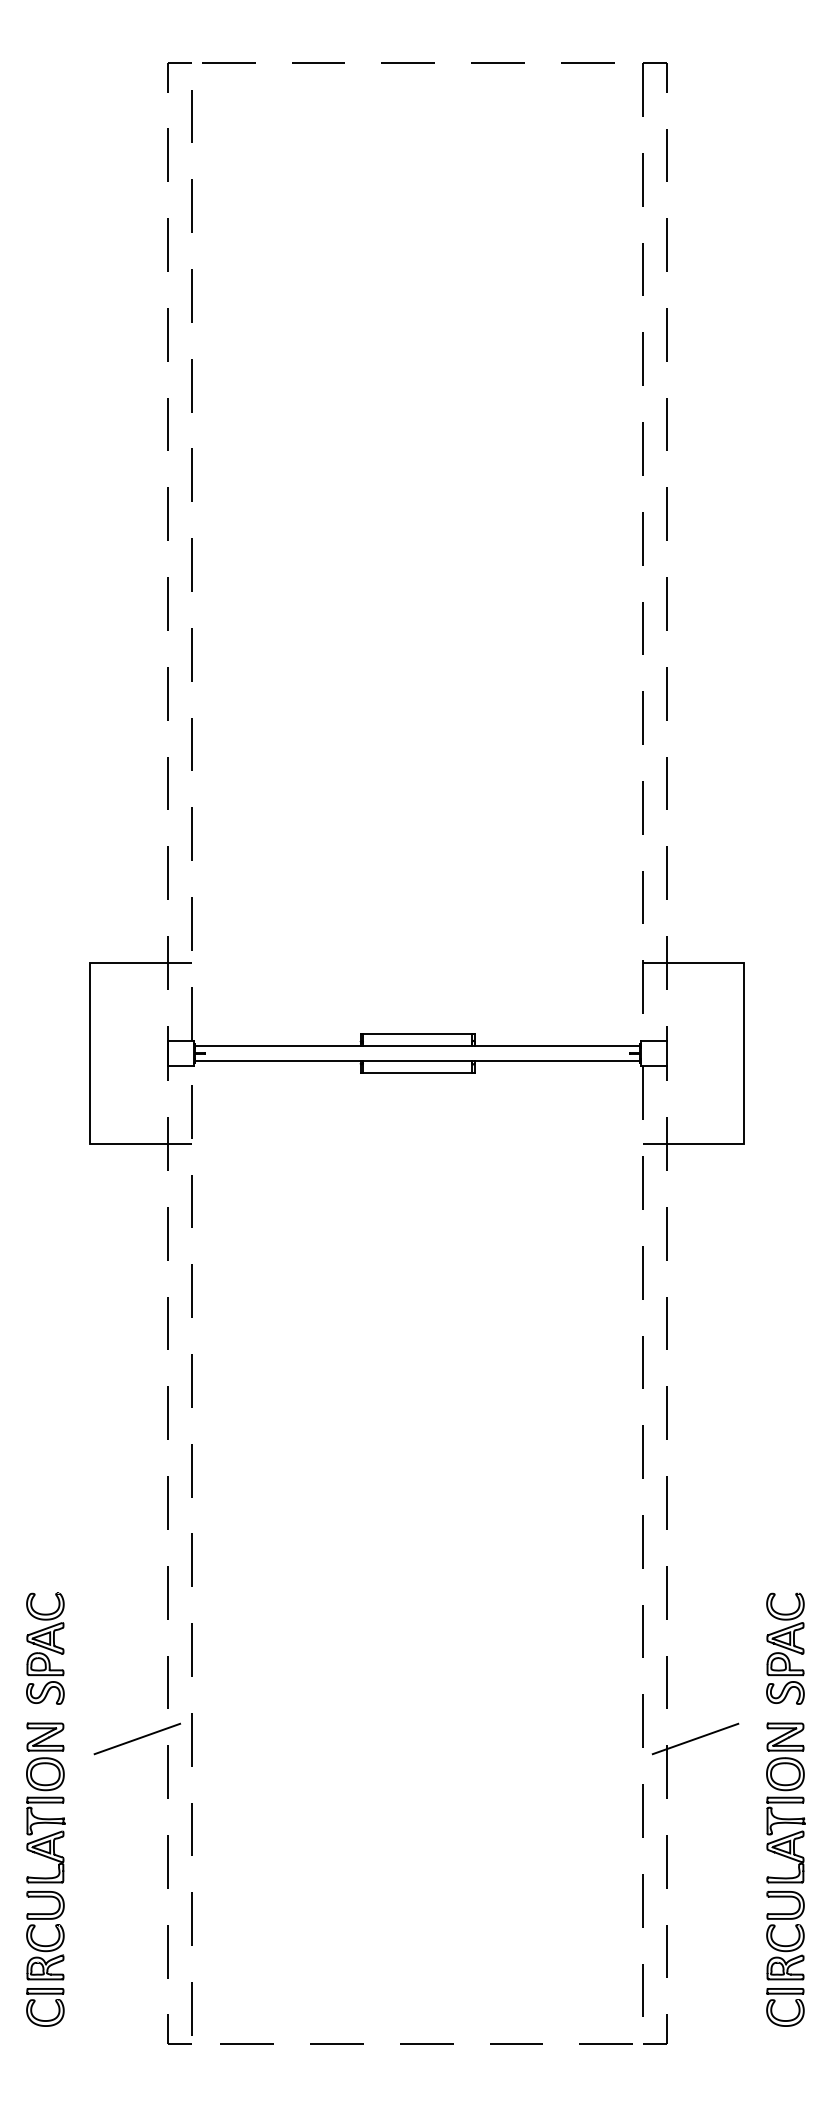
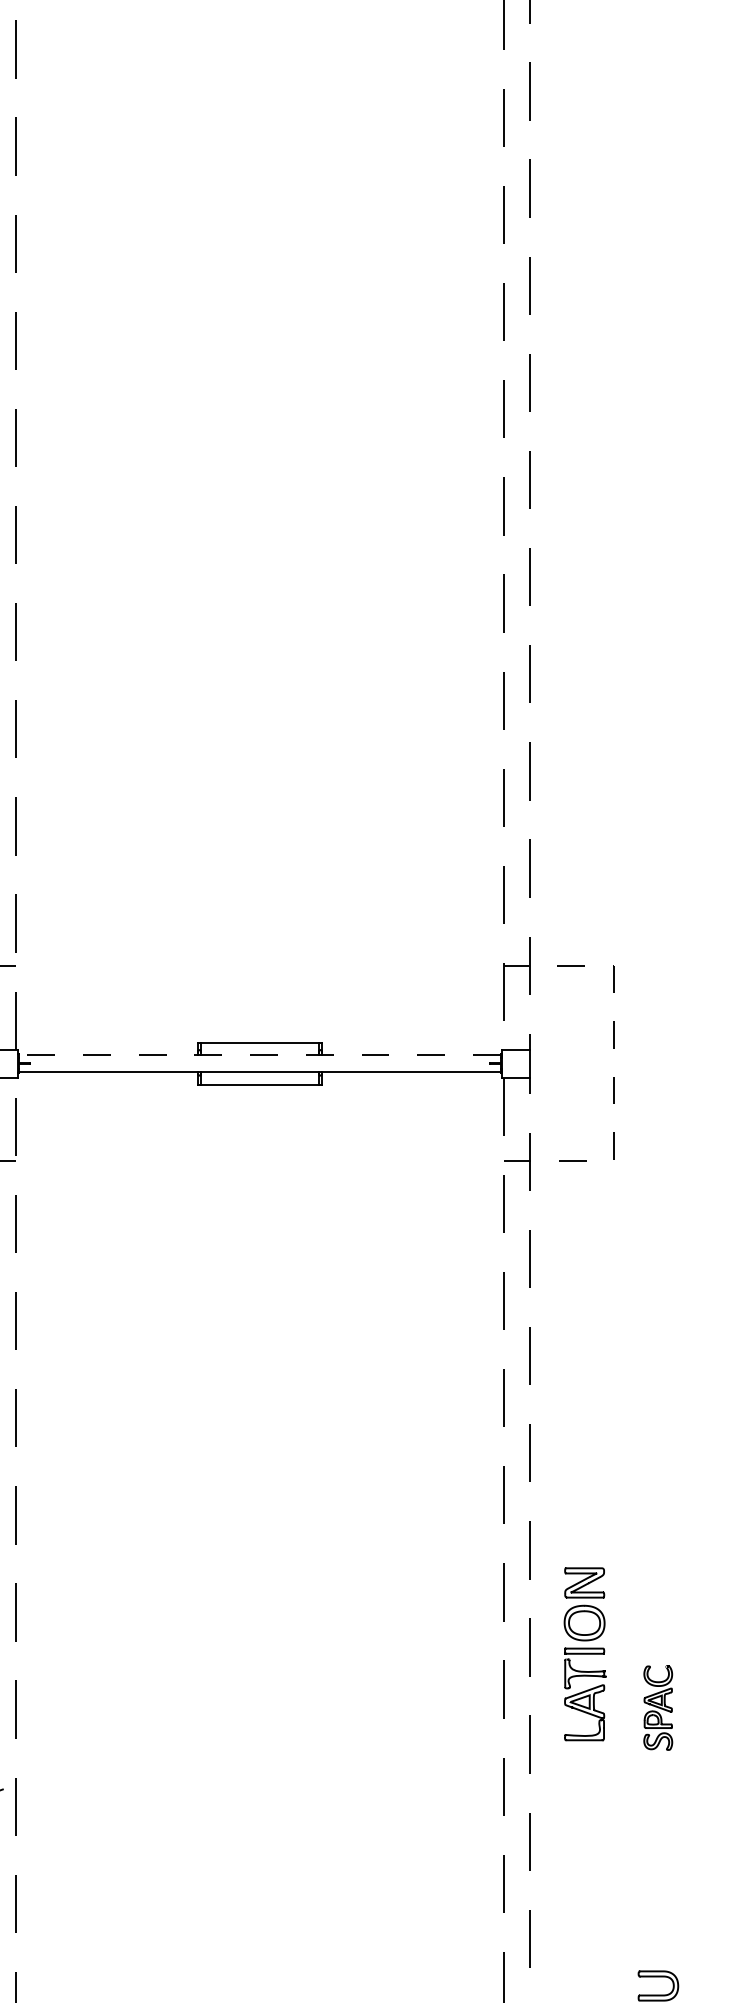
line: (417, 1045) -> (259, 1055), solid -> dashed
line: (744, 1053) -> (613, 1063), solid -> dashed
part: (785, 1648) -> (658, 1707), size x0.7
line: (695, 1738) -> (560, 1805), removed
part: (785, 1802) -> (584, 1653), moved

